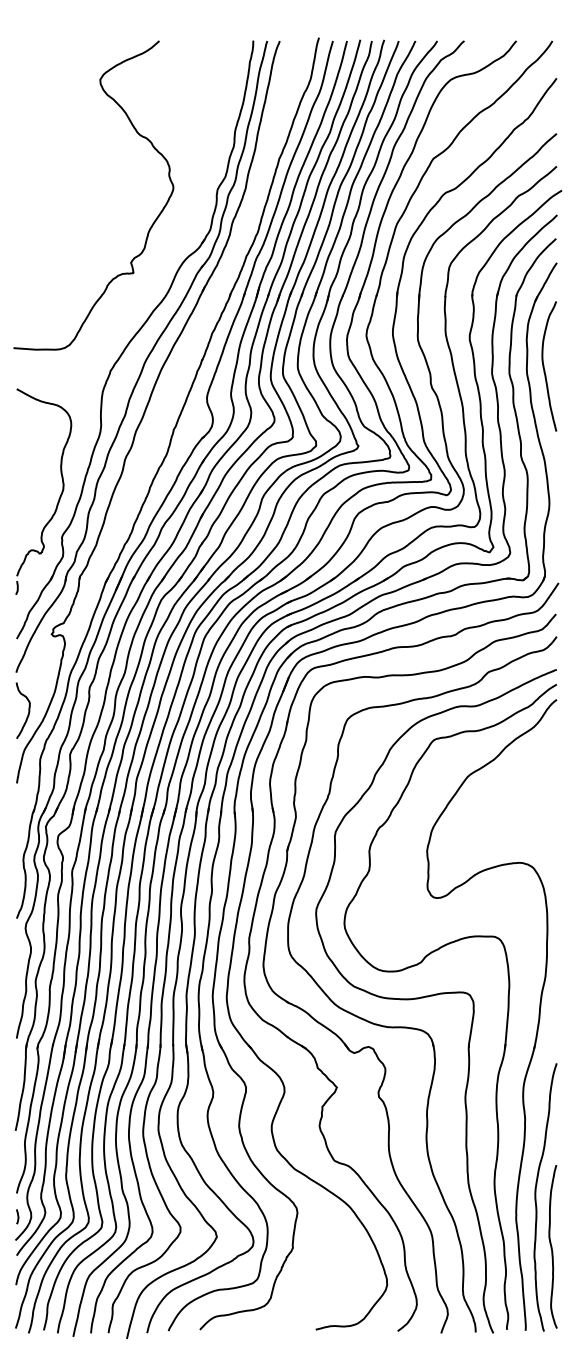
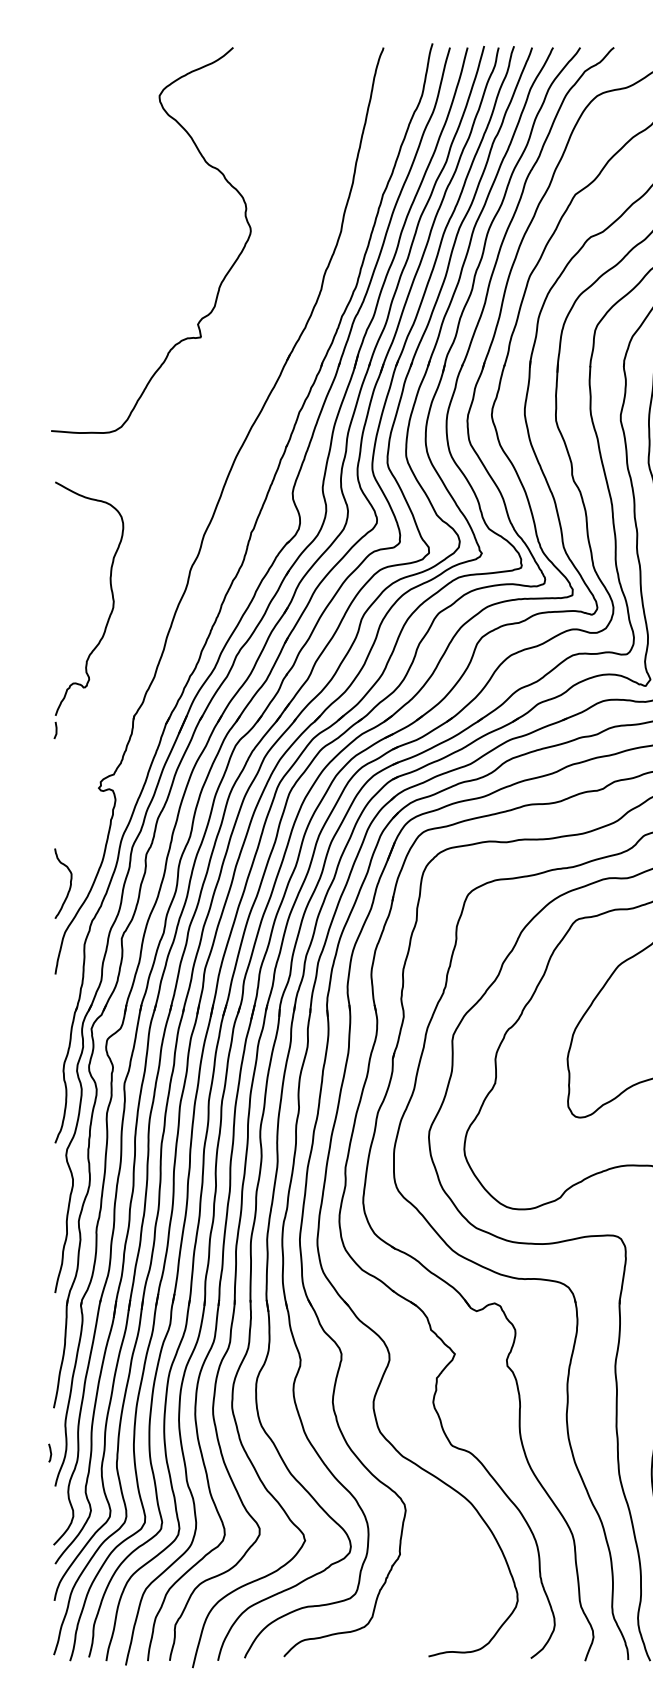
part: (141, 356) -> (210, 441), removed
curve: (17, 1216) -> (49, 1452), moved

